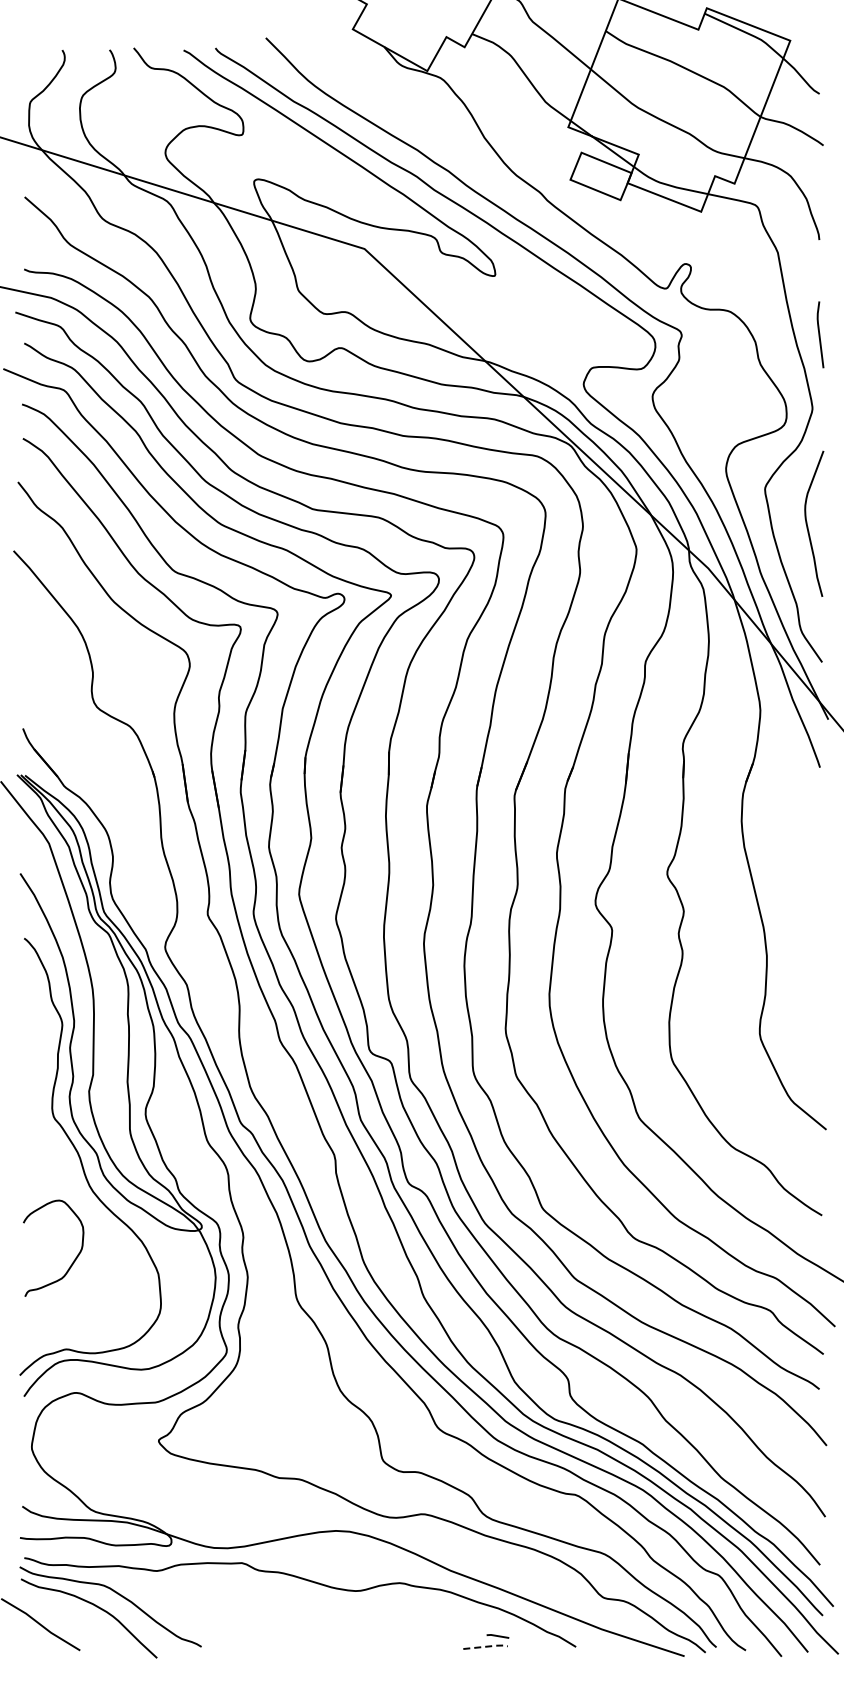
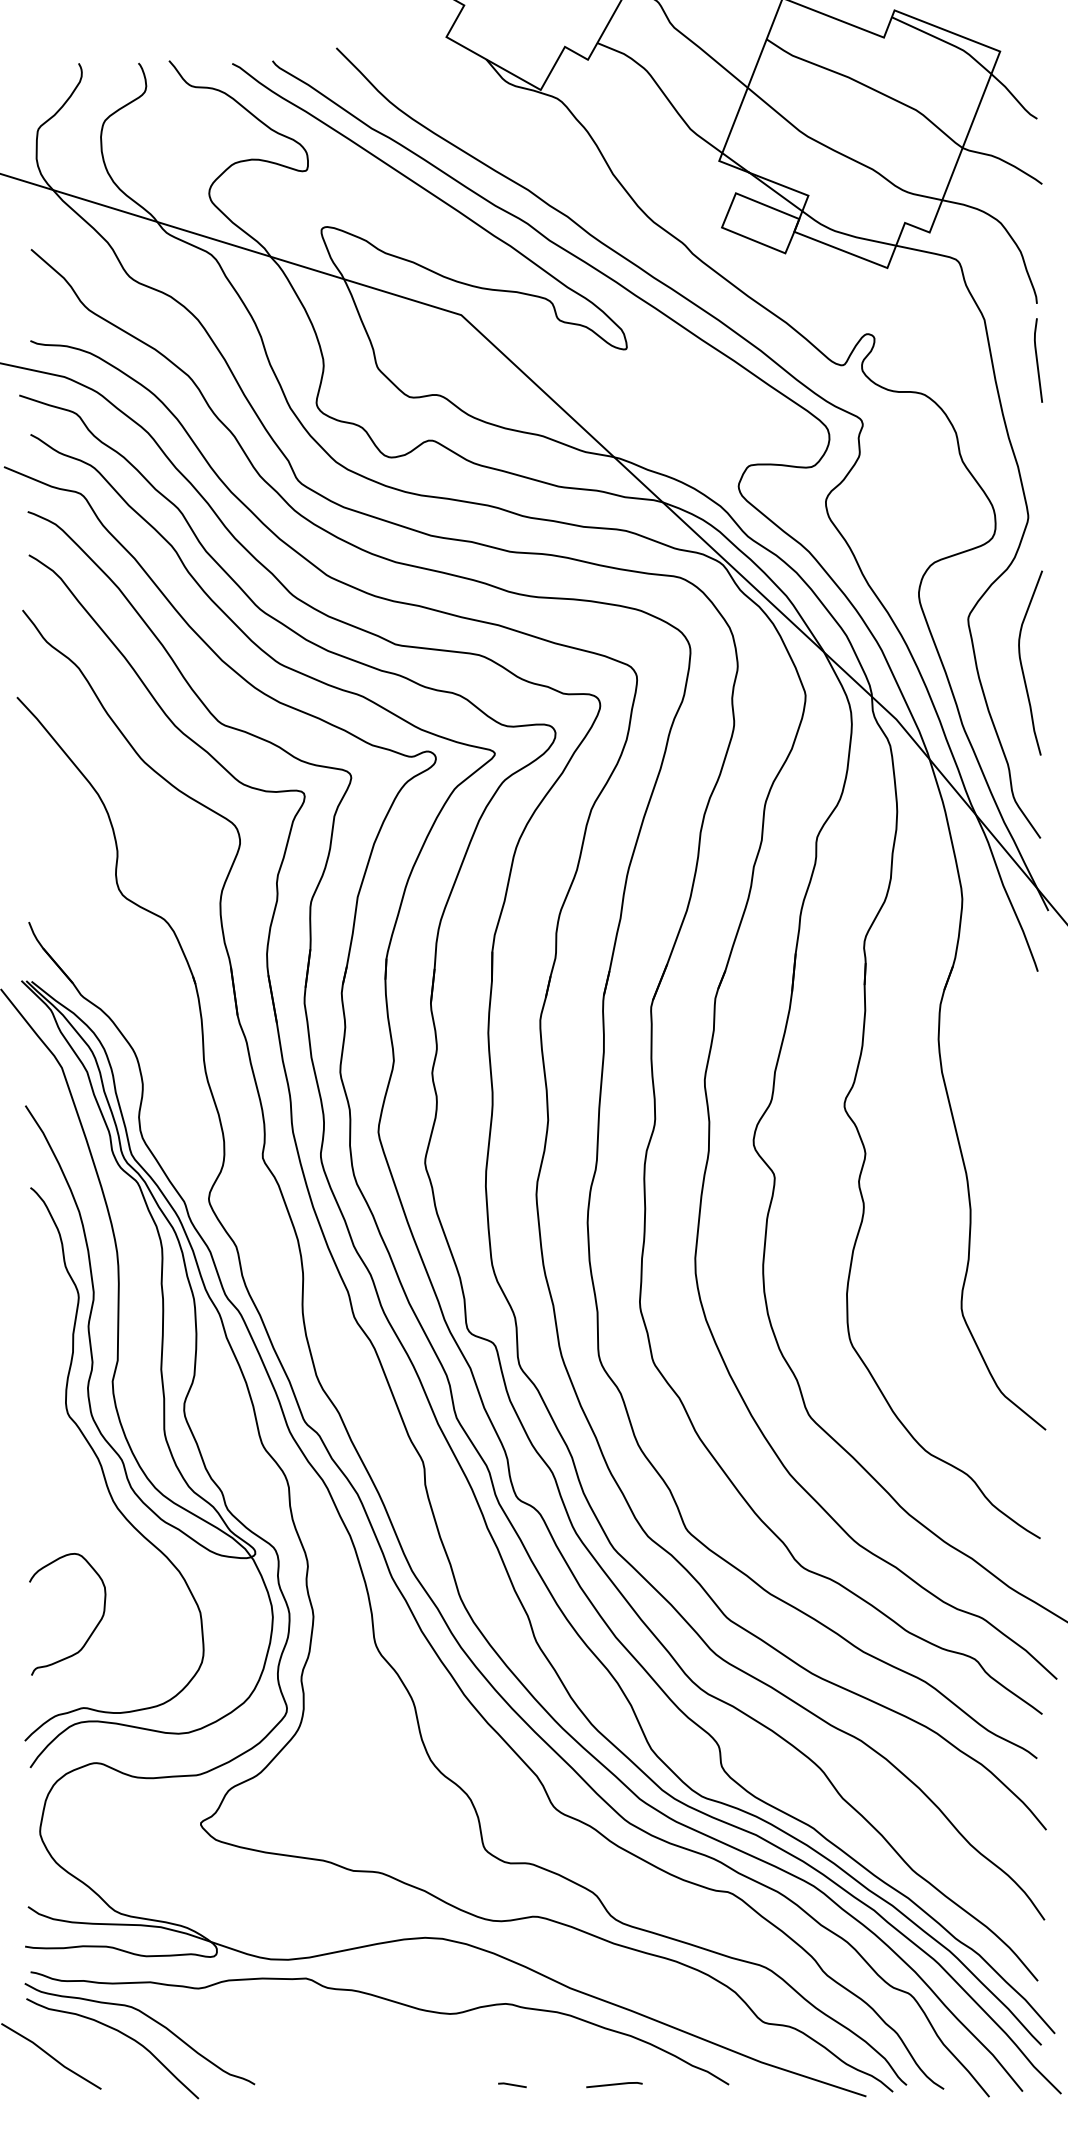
line: (820, 334) -> (1038, 360), moved
curve: (73, 1260) -> (92, 1629), moved
line: (497, 1636) -> (511, 2085), moved
line: (486, 1646) -> (615, 2084), dashed -> solid

